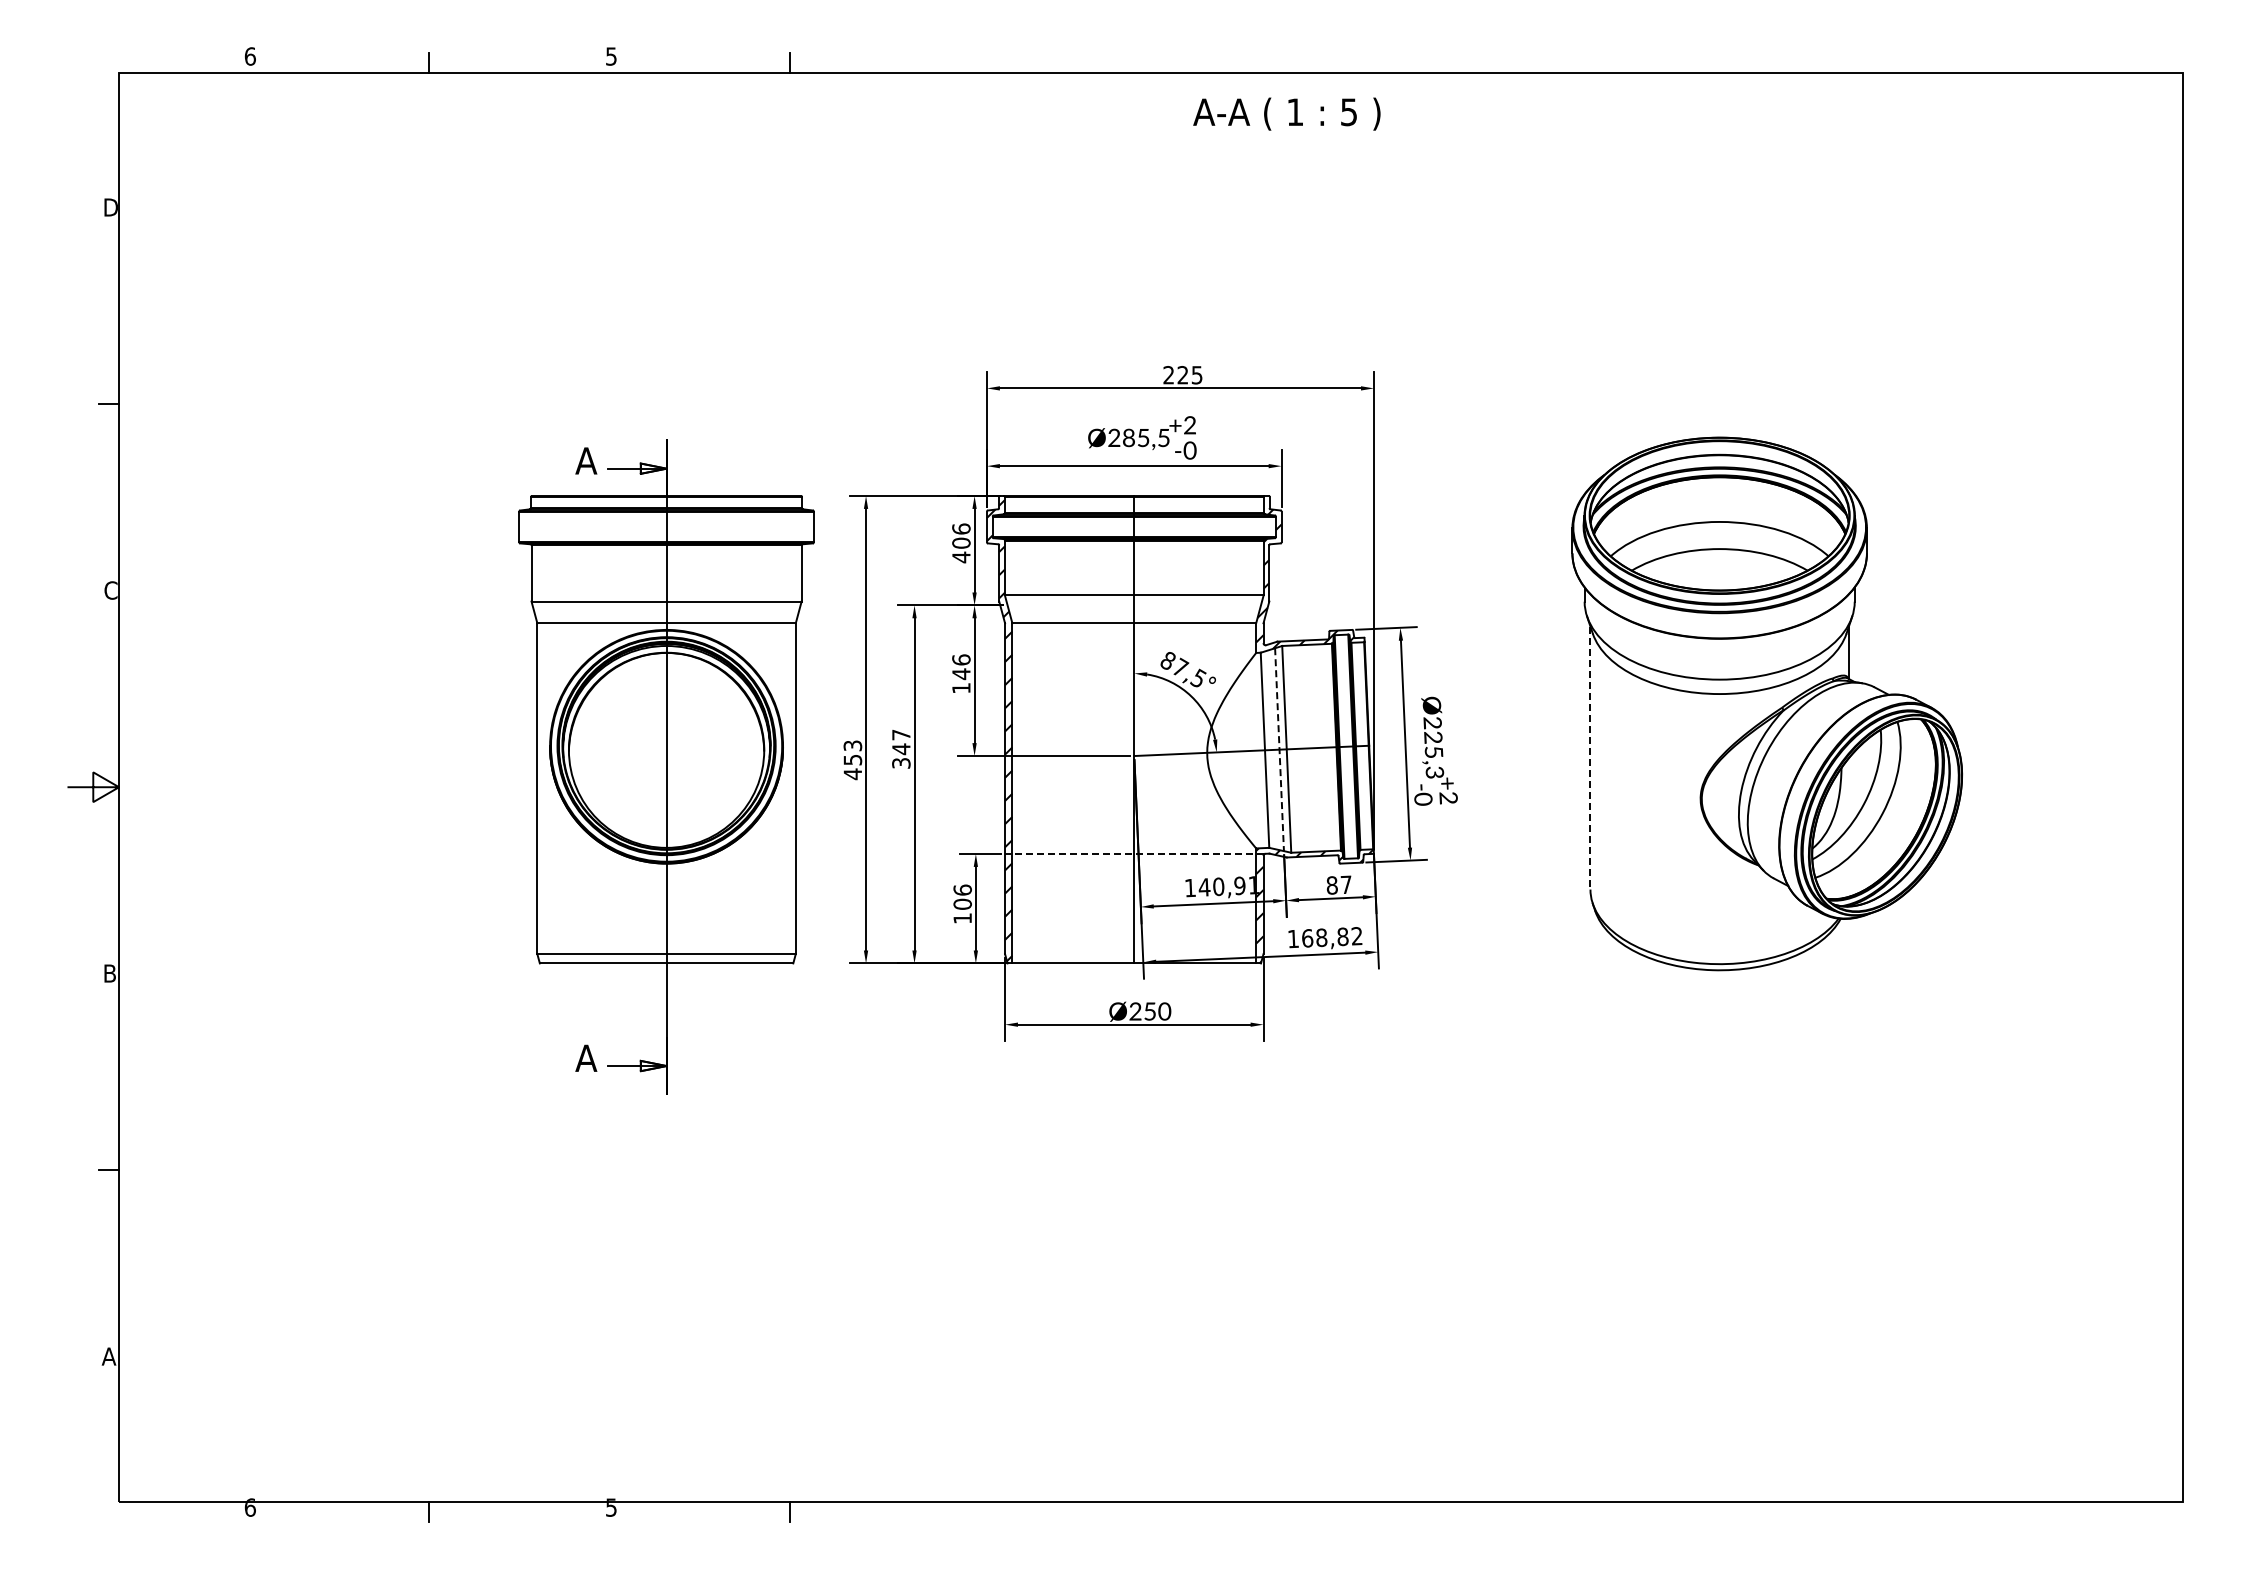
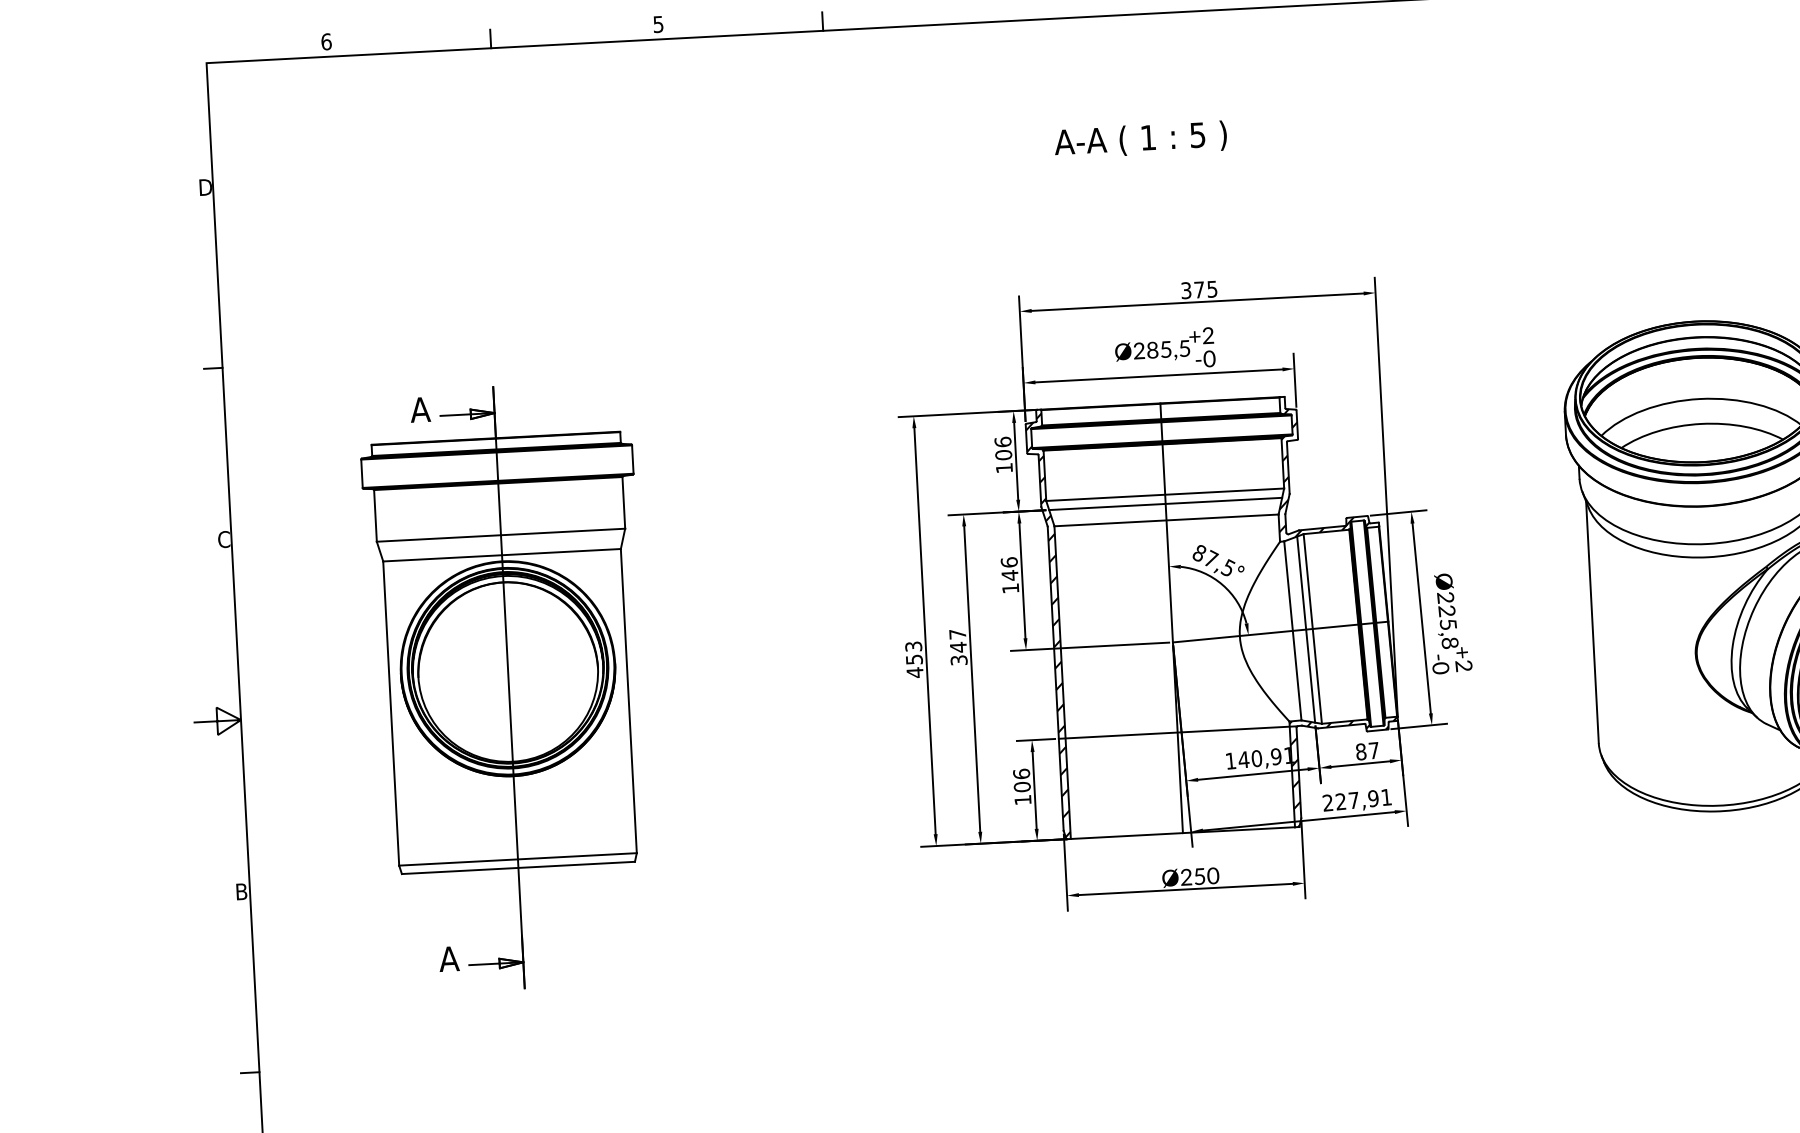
text: (1286, 113) -> (1140, 139), moved
text: (1175, 375) -> (1192, 290), 225 -> 375
text: (961, 557) -> (1004, 468), 406 -> 106
line: (1133, 605) -> (1164, 504), added
line: (1279, 749) -> (1306, 629), dashed -> solid
line: (1590, 758) -> (1592, 622), dashed -> solid
part: (666, 766) -> (508, 686), moved
text: (1434, 772) -> (1449, 643), Ø225,3 -> Ø225,8
line: (1133, 854) -> (1176, 733), dashed -> solid
text: (1324, 937) -> (1356, 800), 168,82 -> 227,91

